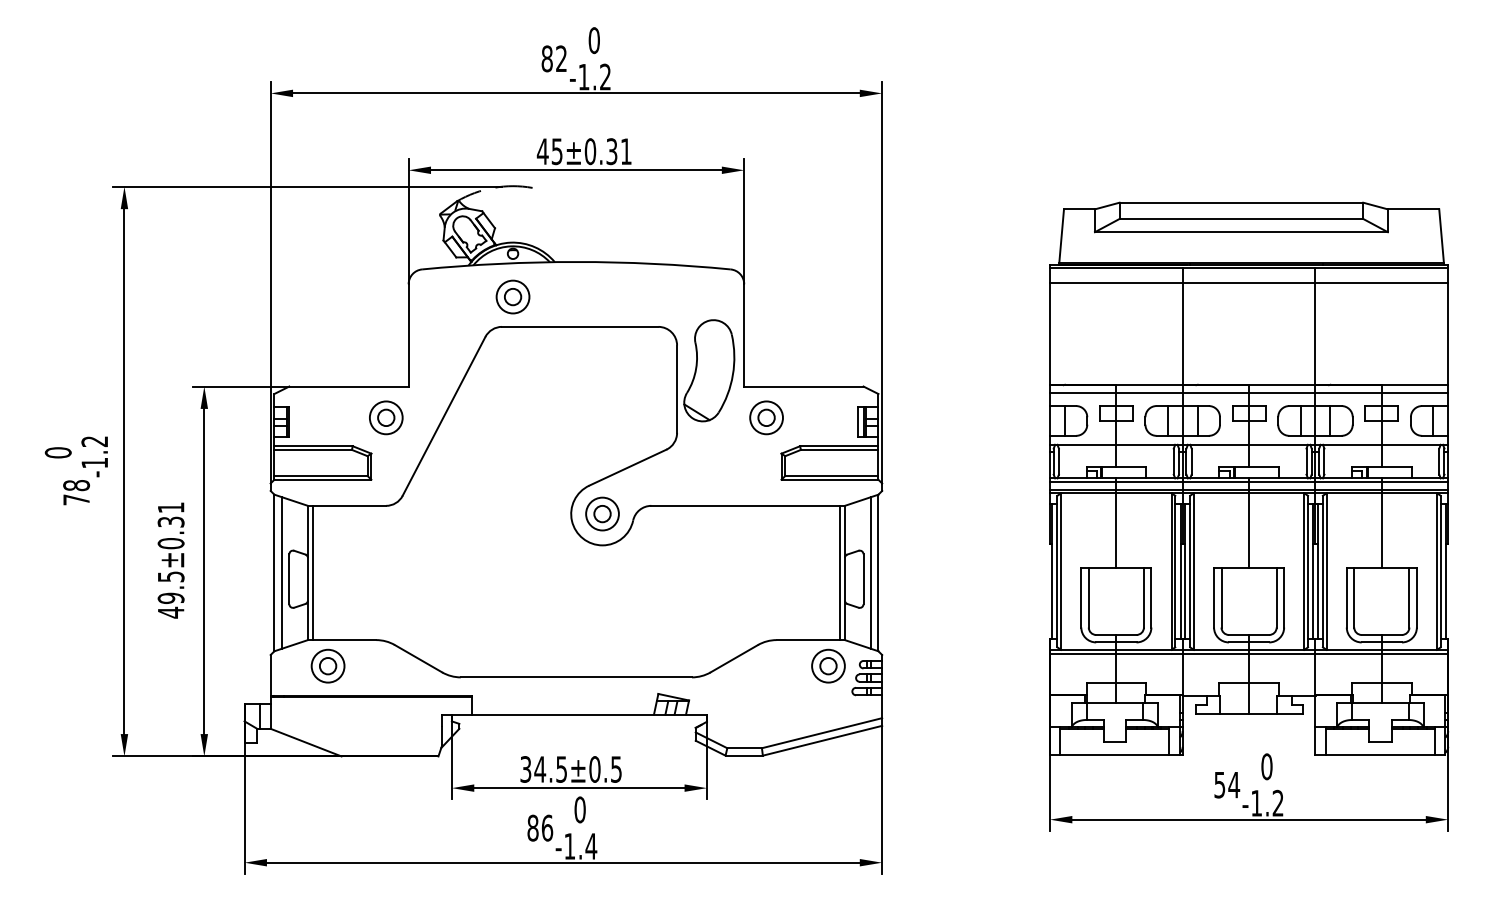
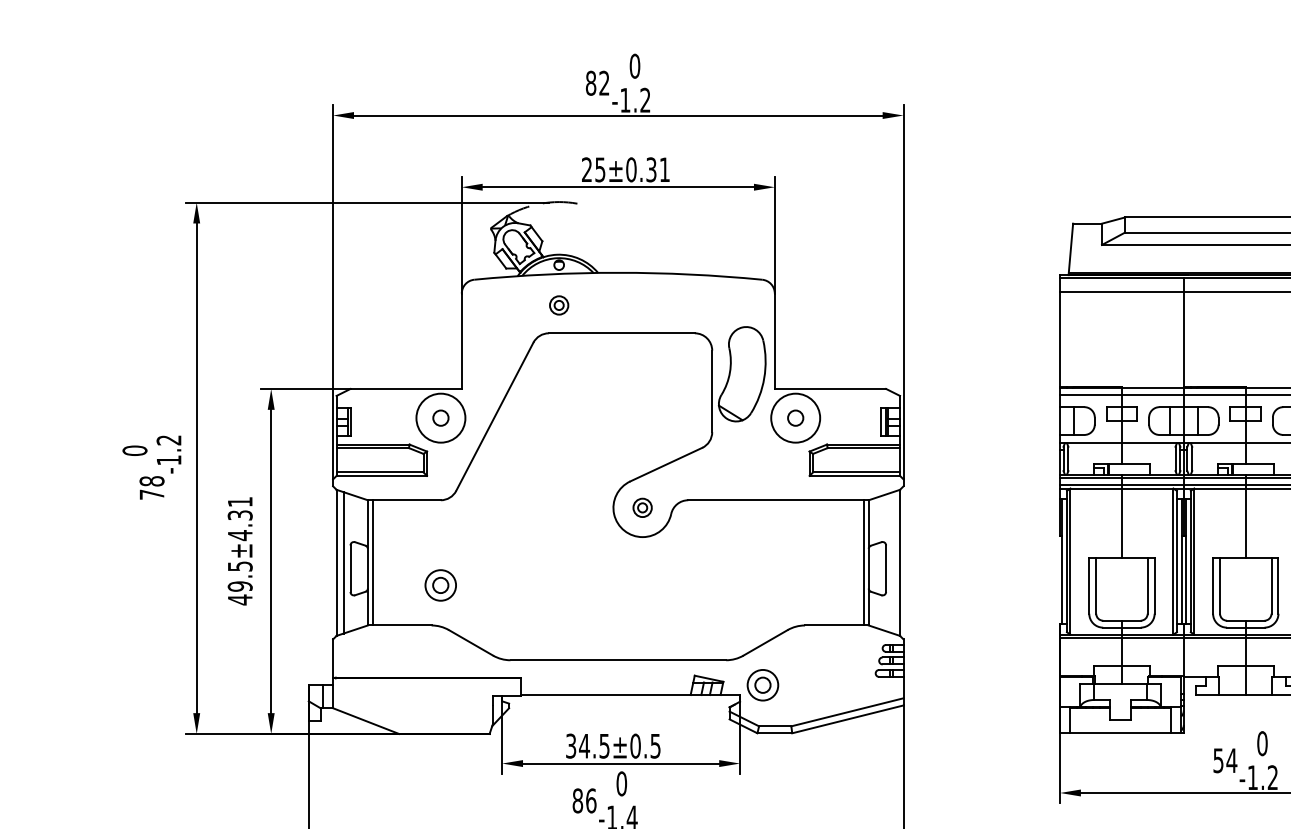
text: (542, 151) -> (586, 169), 45±0.31 -> 25±0.31
part: (512, 296) -> (558, 304), size x0.6
circle: (385, 417) -> (440, 417), size x1.6
circle: (766, 417) -> (795, 417), size x1.6
part: (602, 513) -> (642, 507), size x0.6
text: (170, 543) -> (239, 535), 49.5±0.31 -> 49.5±4.31
line: (871, 572) -> (893, 562), removed
part: (327, 665) -> (440, 584), moved
part: (828, 665) -> (762, 684), moved

